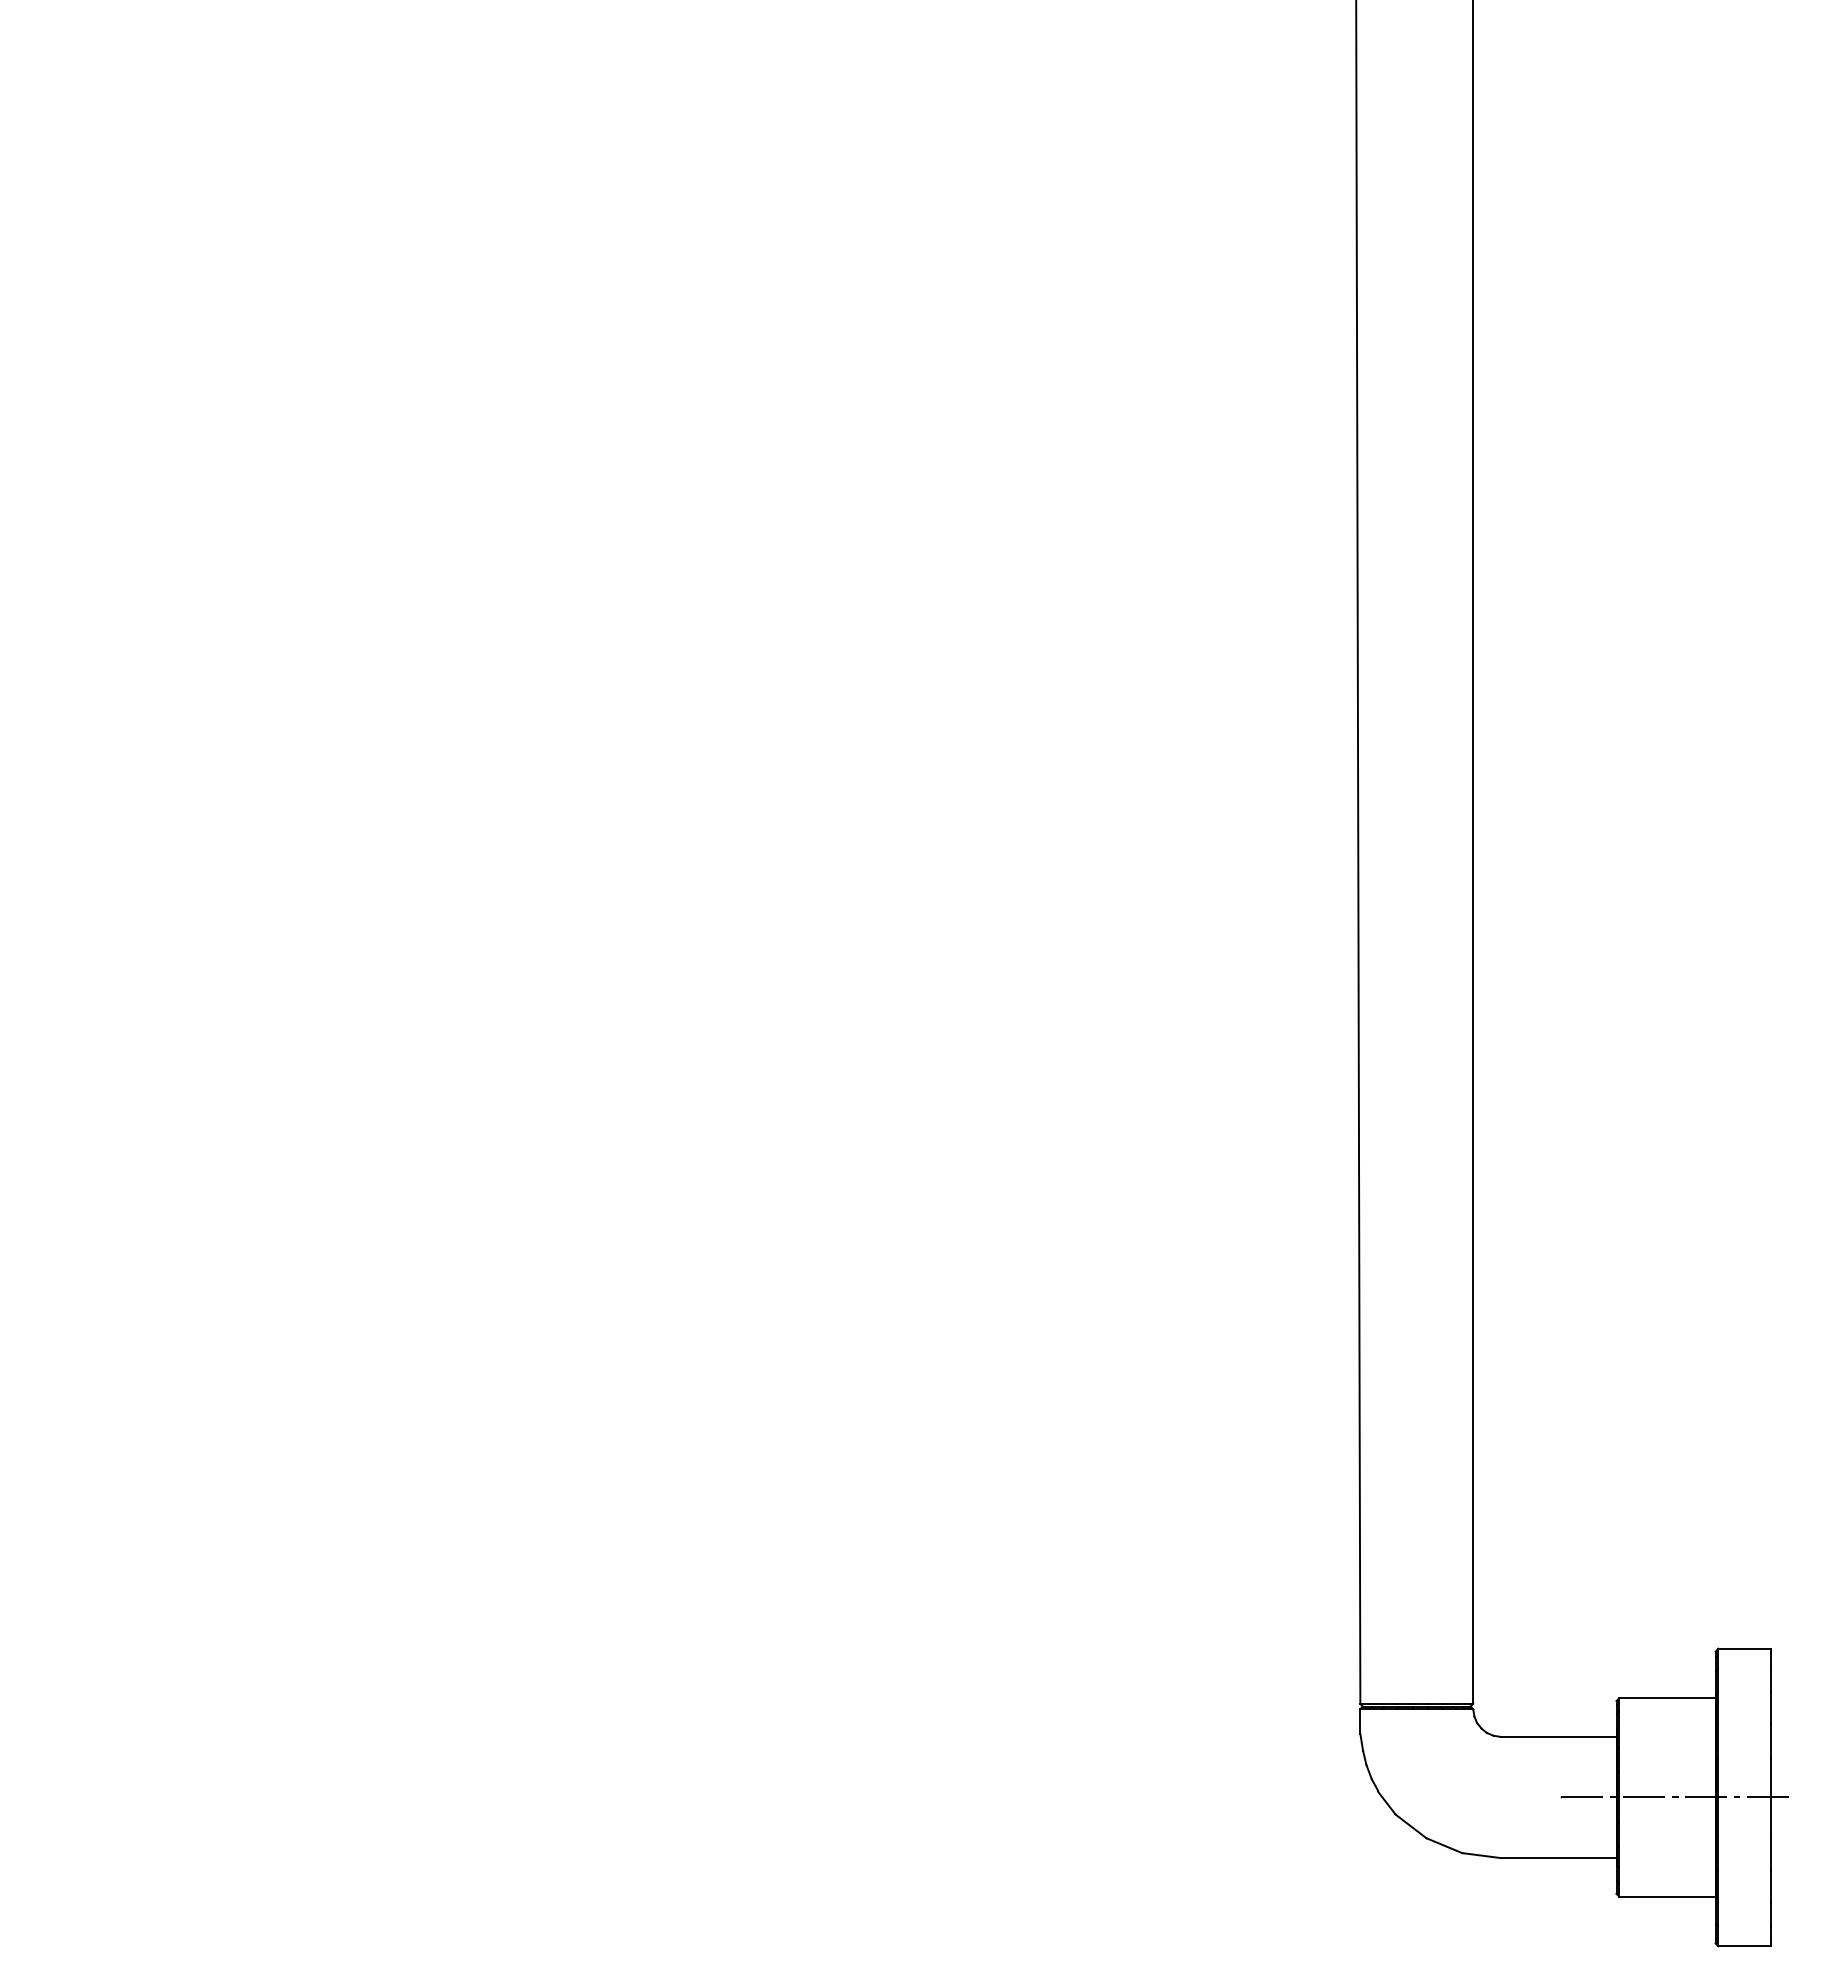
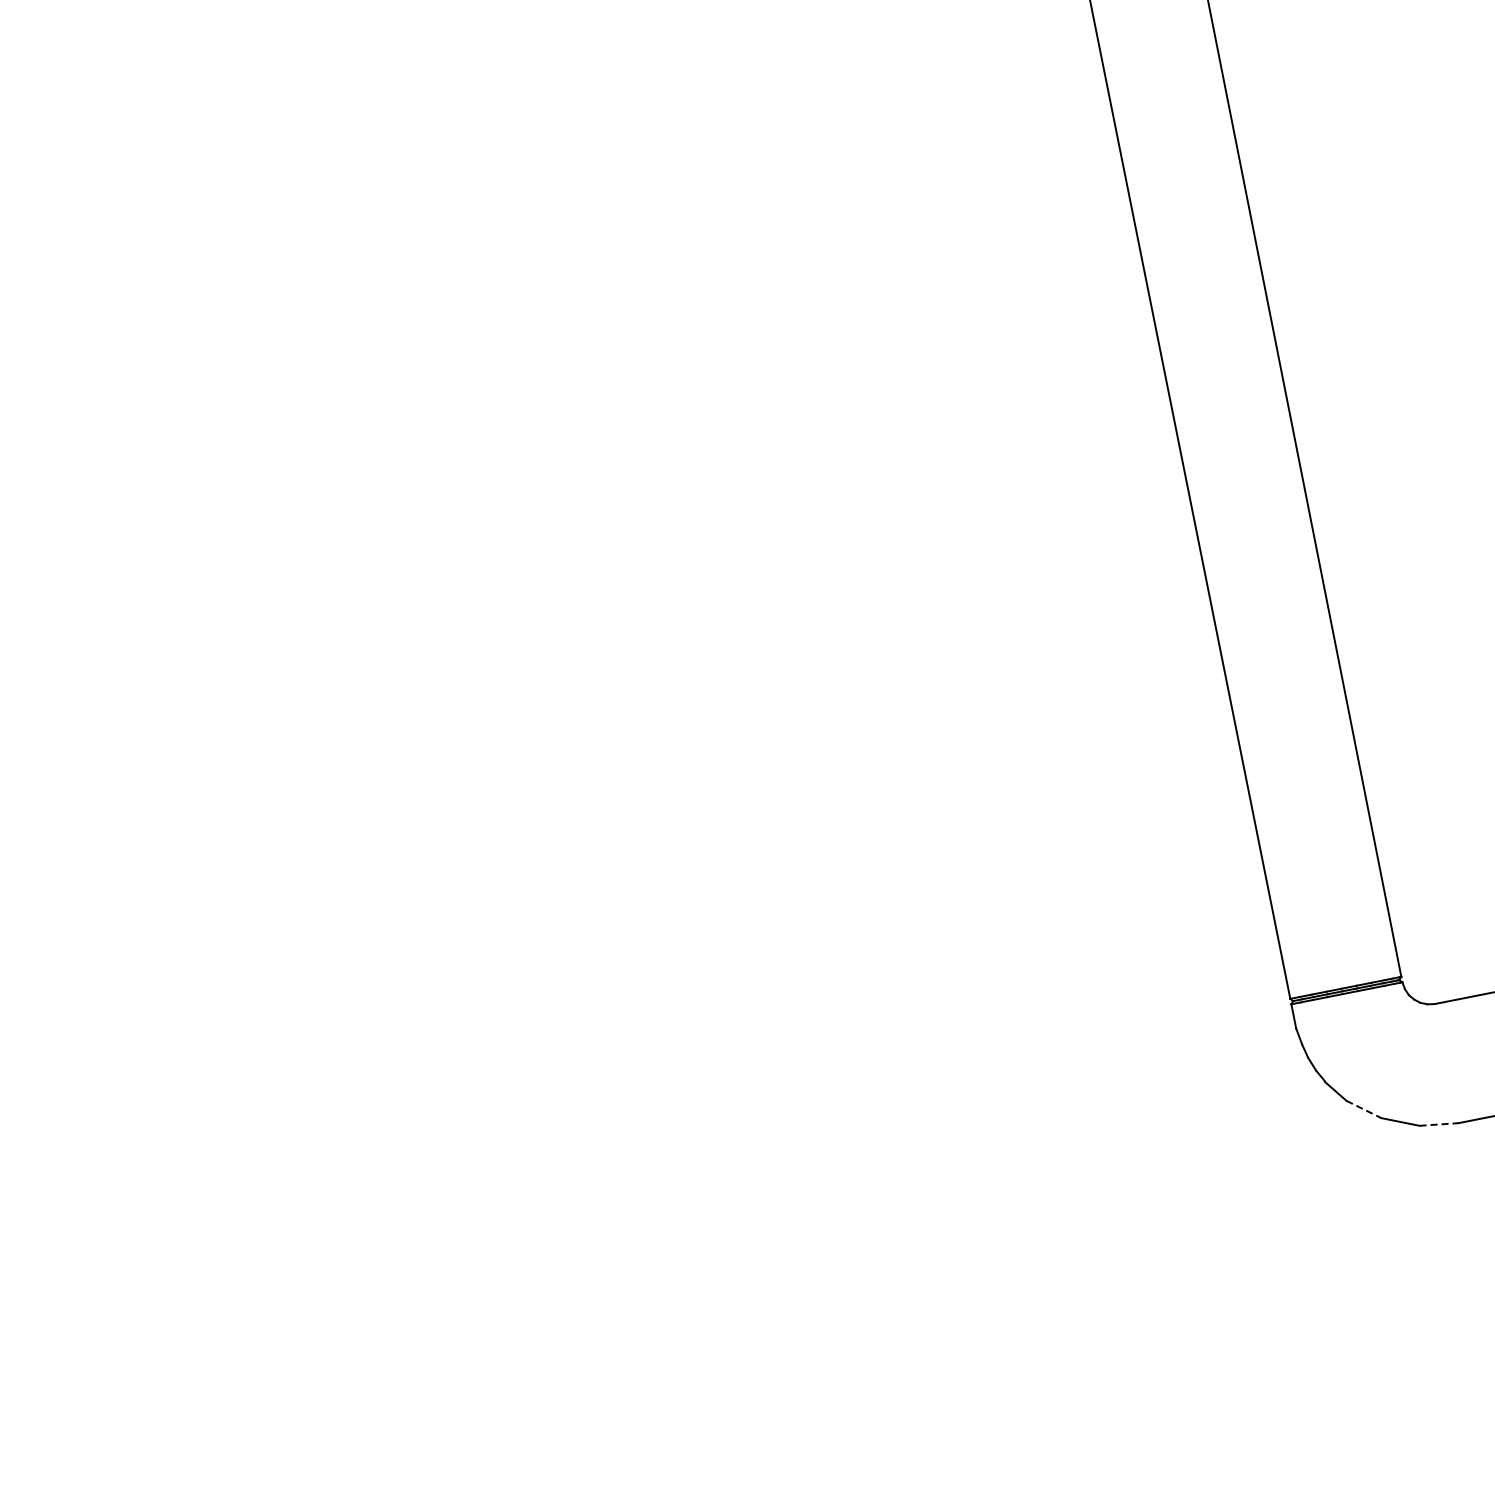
line: (1411, 1826) -> (1364, 1109), solid -> dashed
line: (1482, 1855) -> (1439, 1124), solid -> dashed

